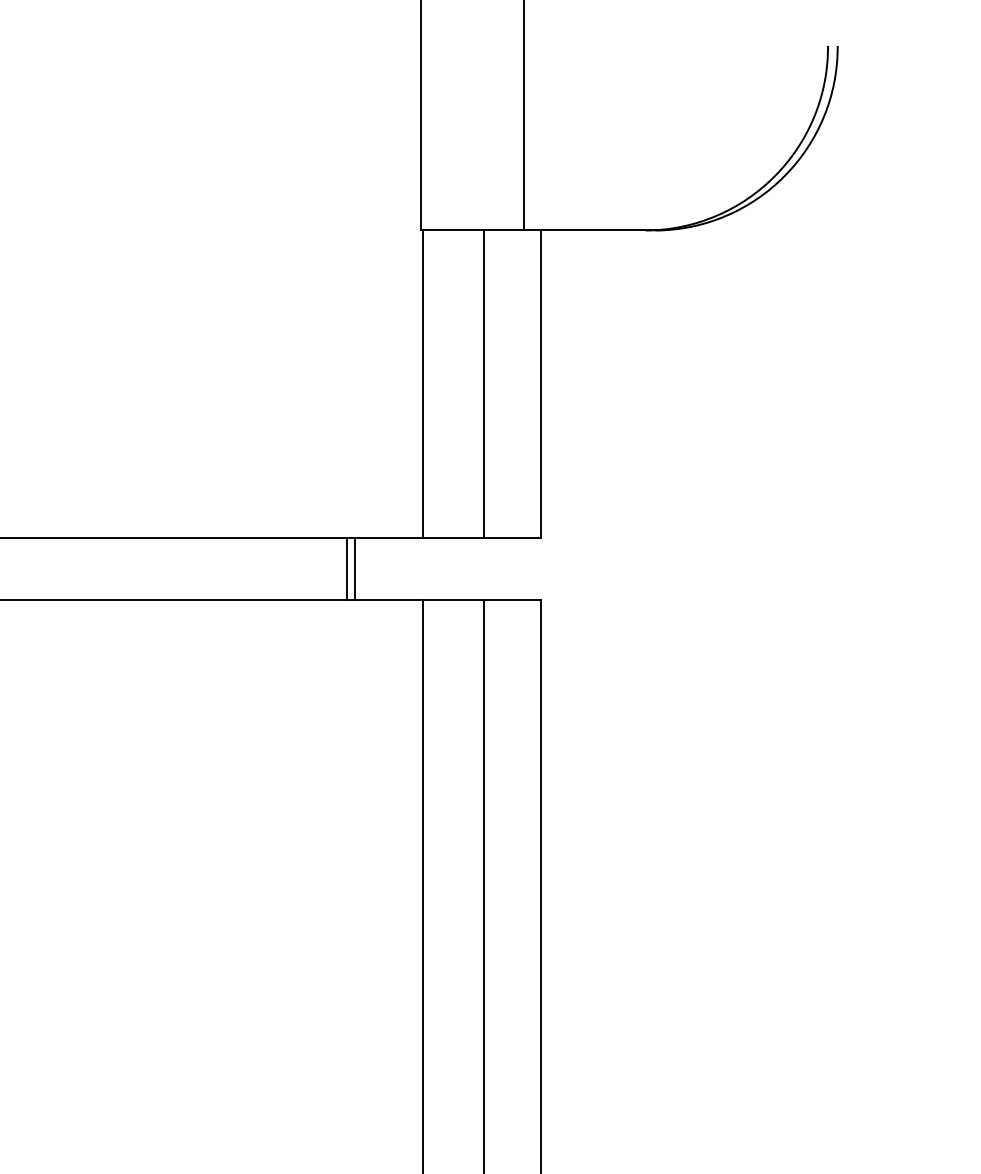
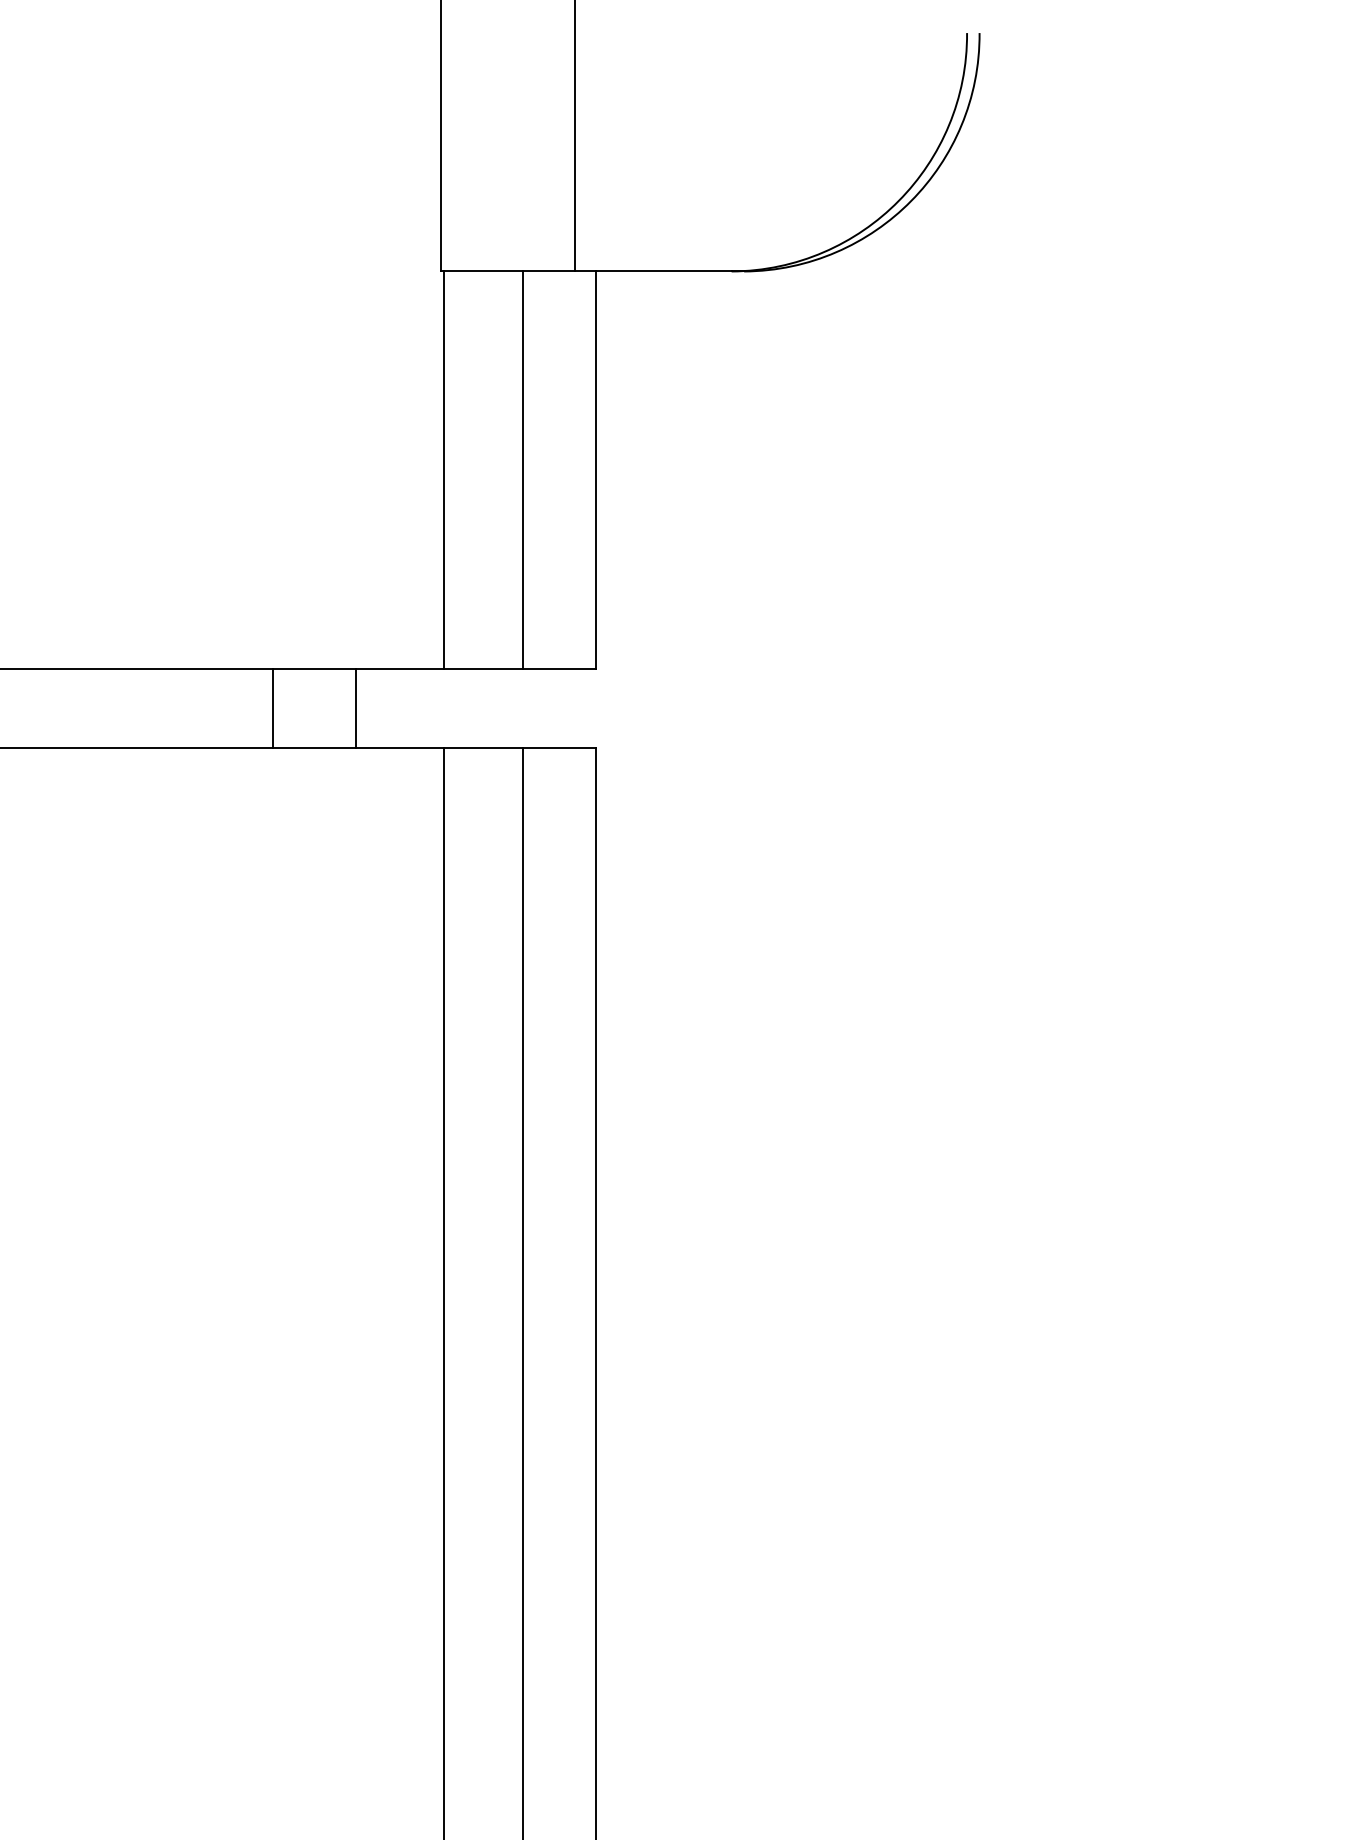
line: (346, 568) -> (272, 708), moved

